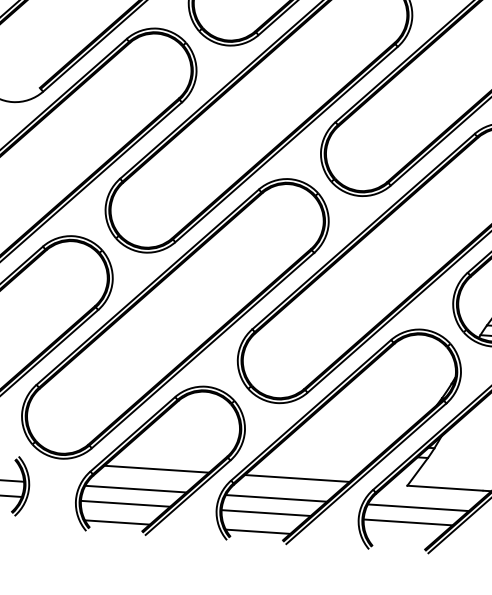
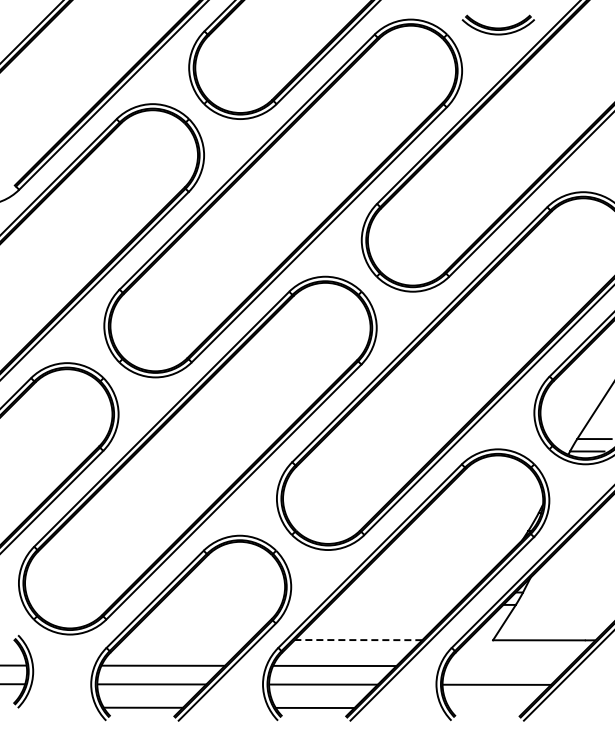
line: (156, 468) -> (186, 639), removed
line: (297, 478) -> (358, 640), solid -> dashed
line: (418, 508) -> (508, 666), removed

